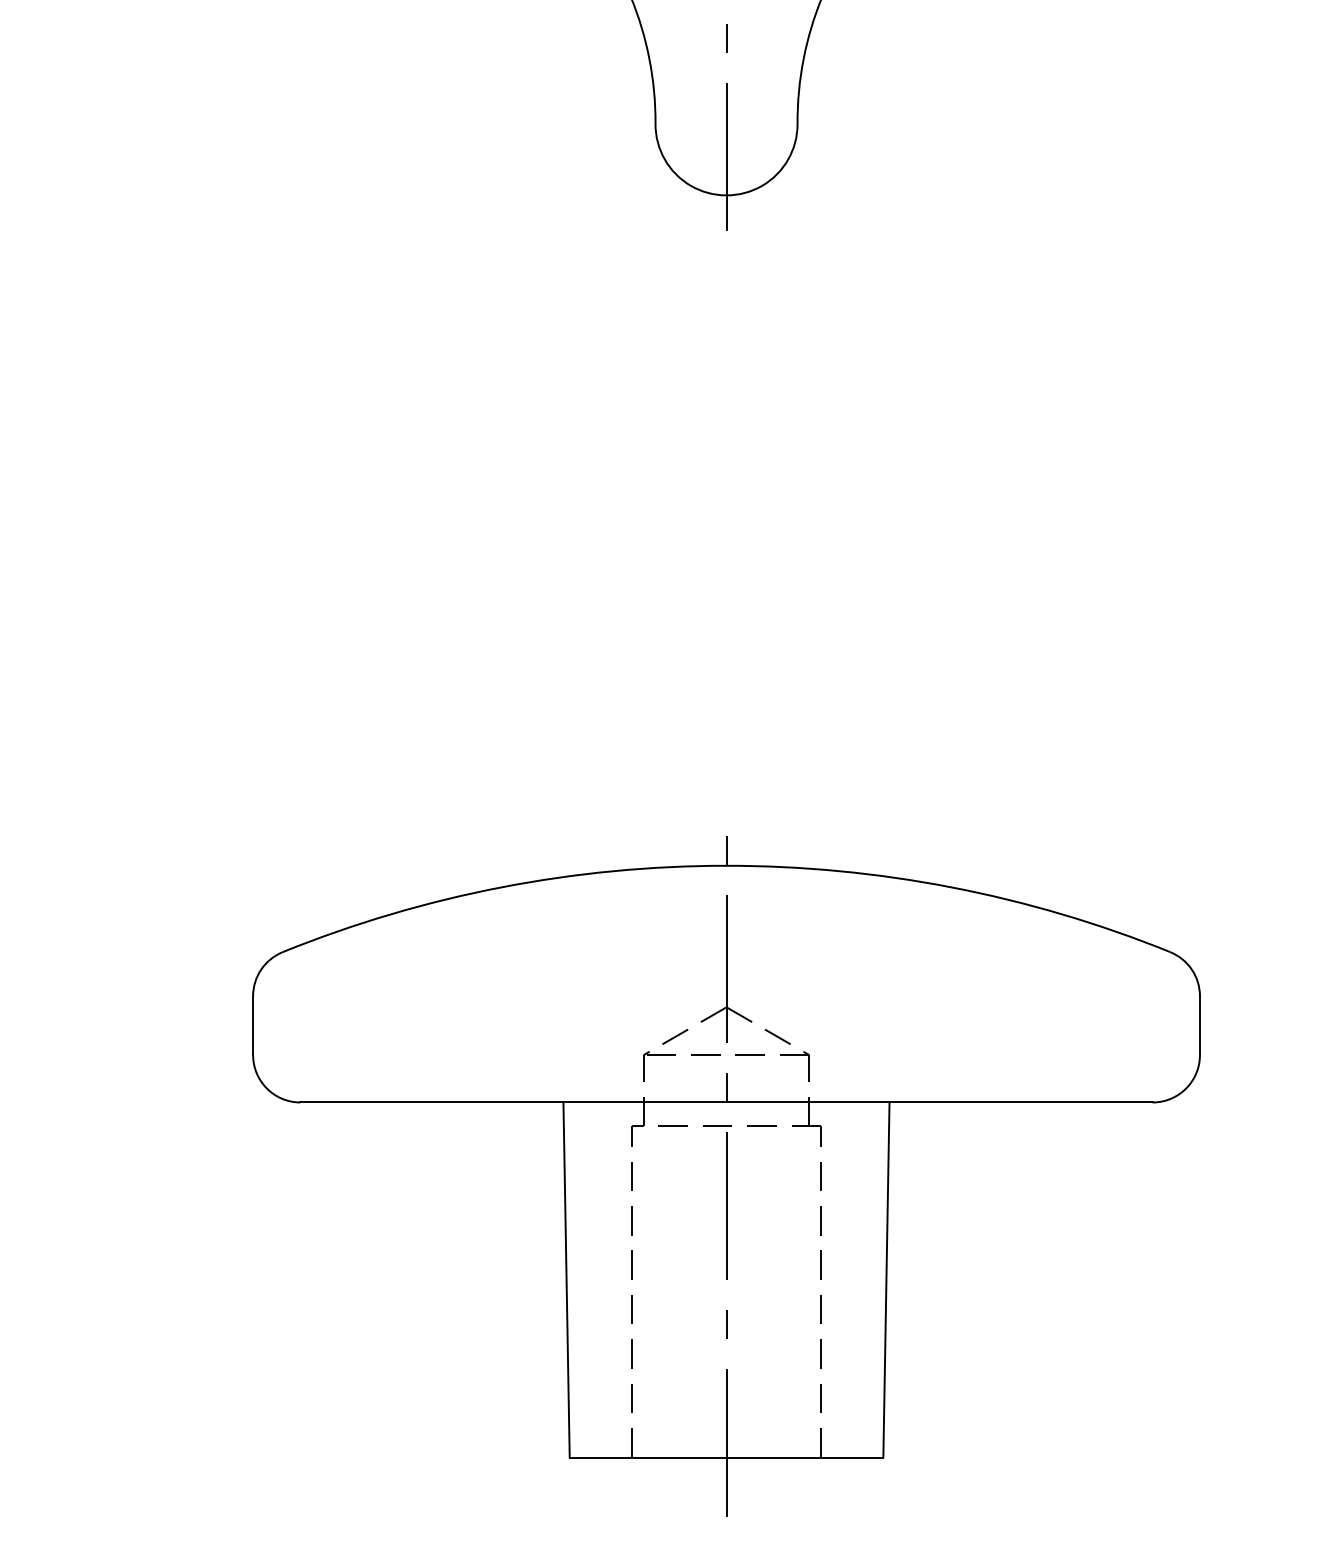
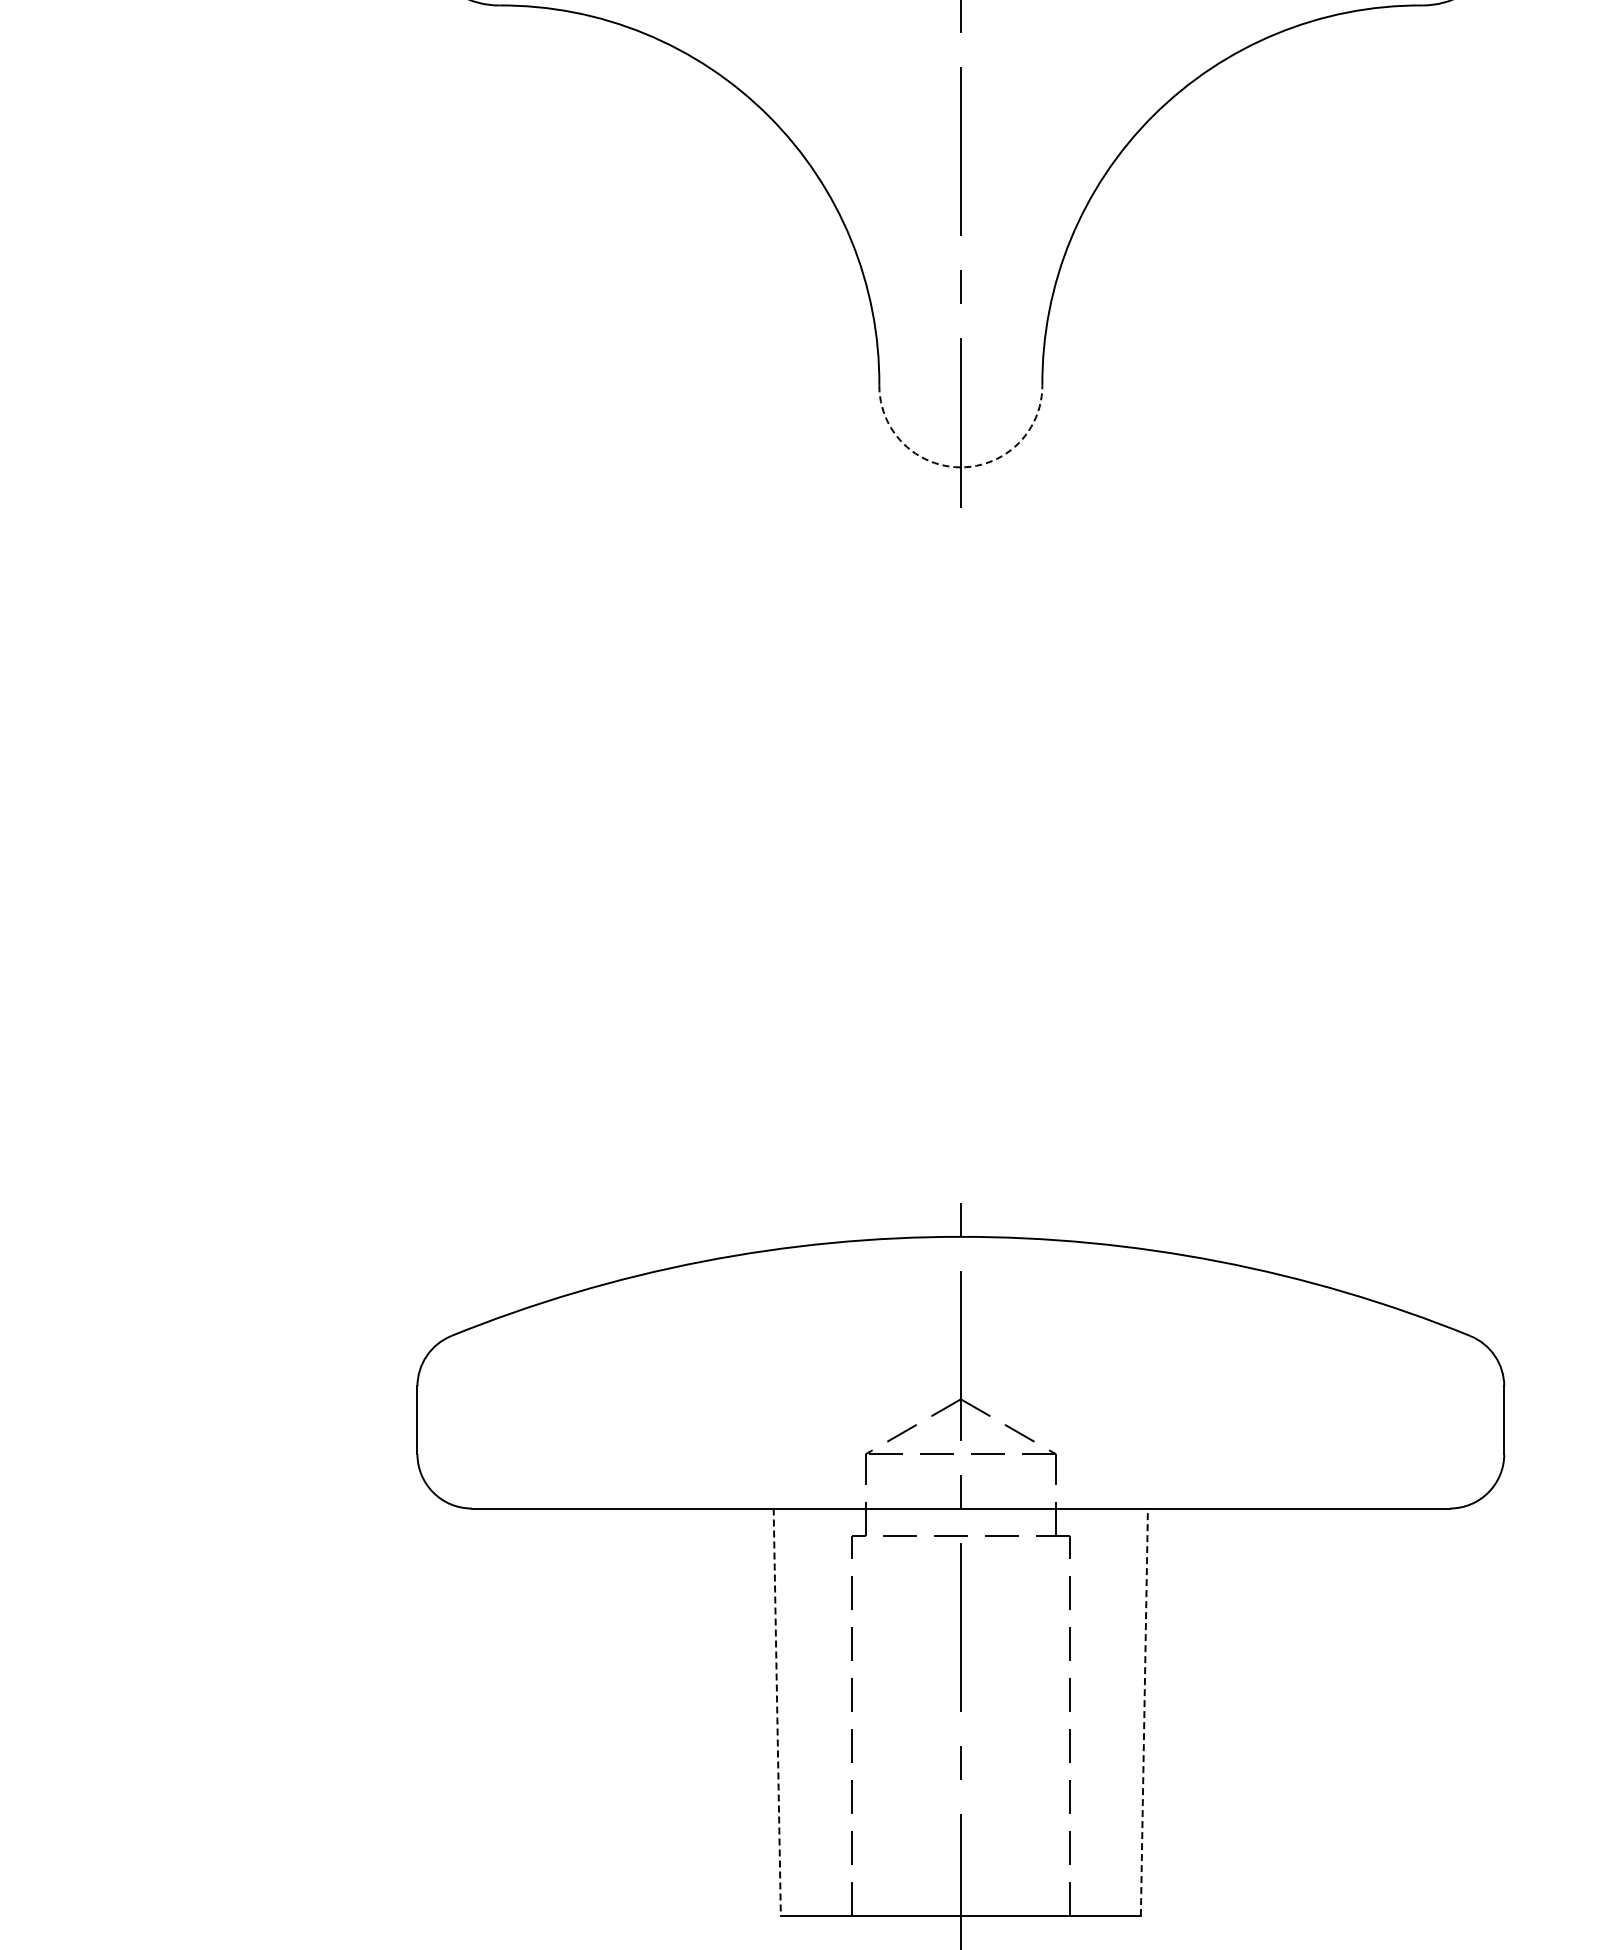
arc: (726, 195) -> (960, 467), solid -> dashed
line: (566, 1280) -> (777, 1712), solid -> dashed
line: (886, 1280) -> (1144, 1712), solid -> dashed

